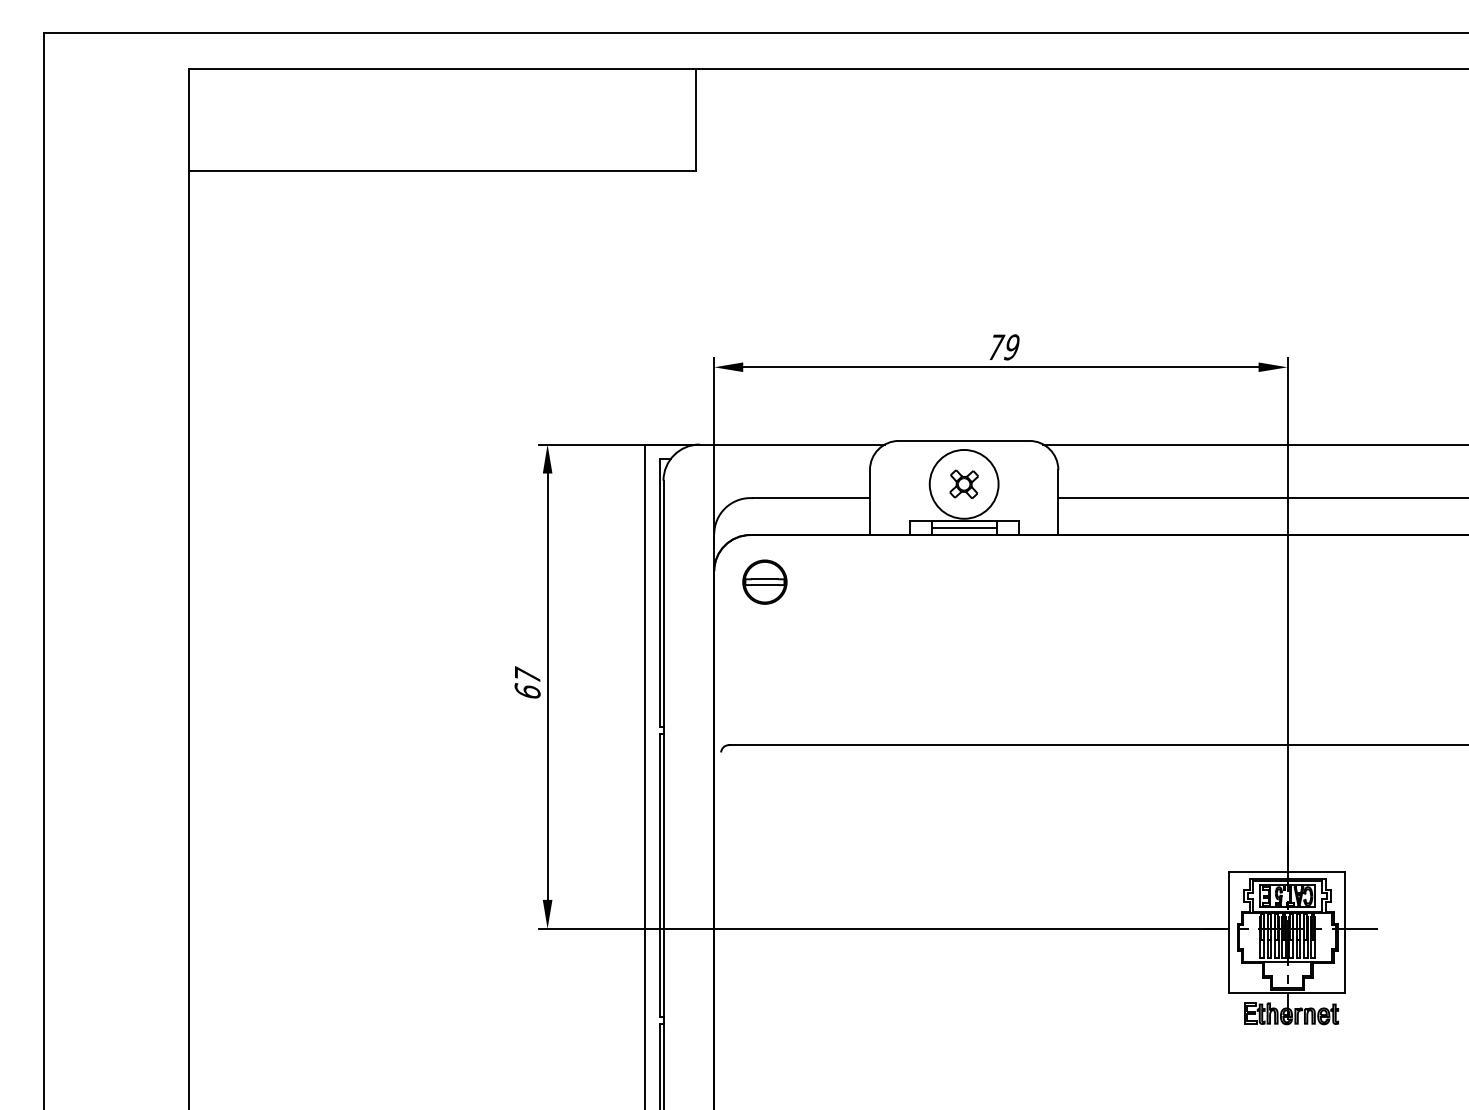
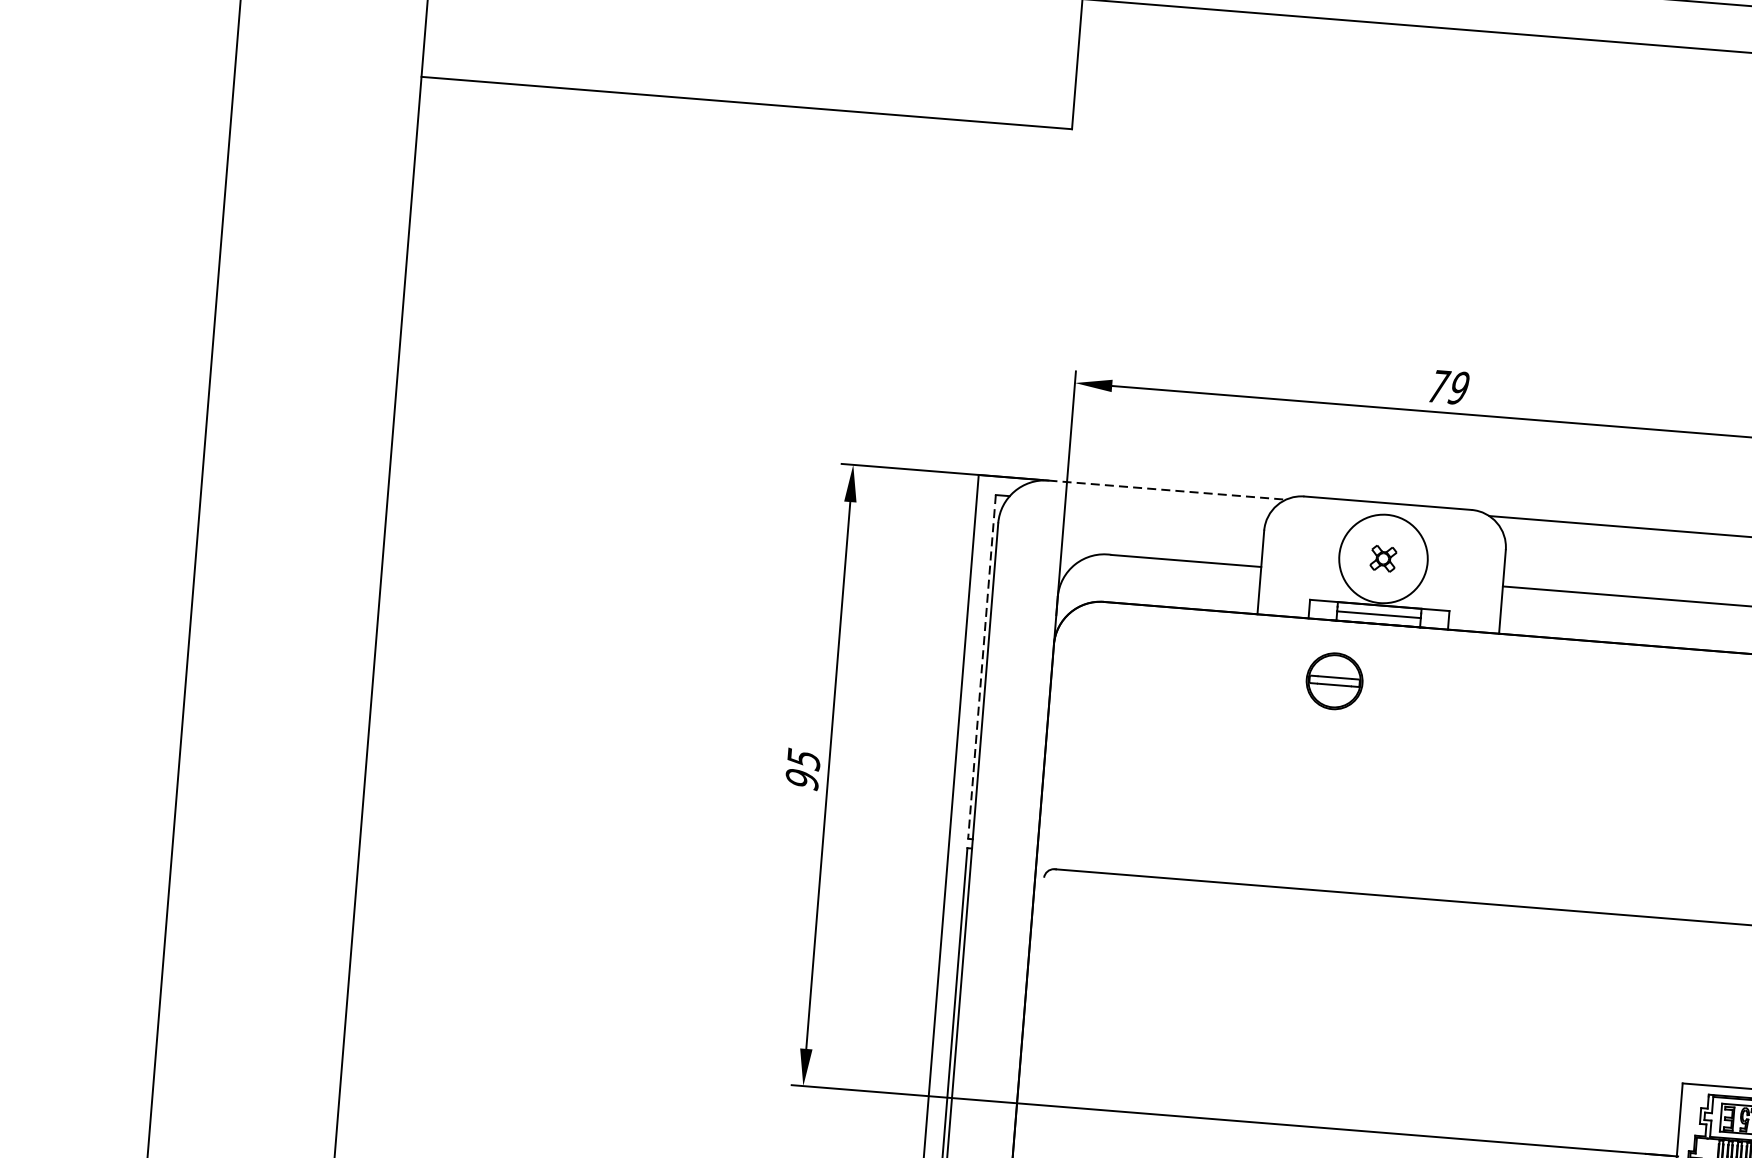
line: (792, 444) -> (1167, 490), solid -> dashed
part: (963, 483) -> (1382, 557), size x0.7
part: (764, 581) -> (1334, 680), moved
line: (659, 593) -> (981, 667), solid -> dashed
text: (527, 682) -> (802, 768), 67 -> 95

